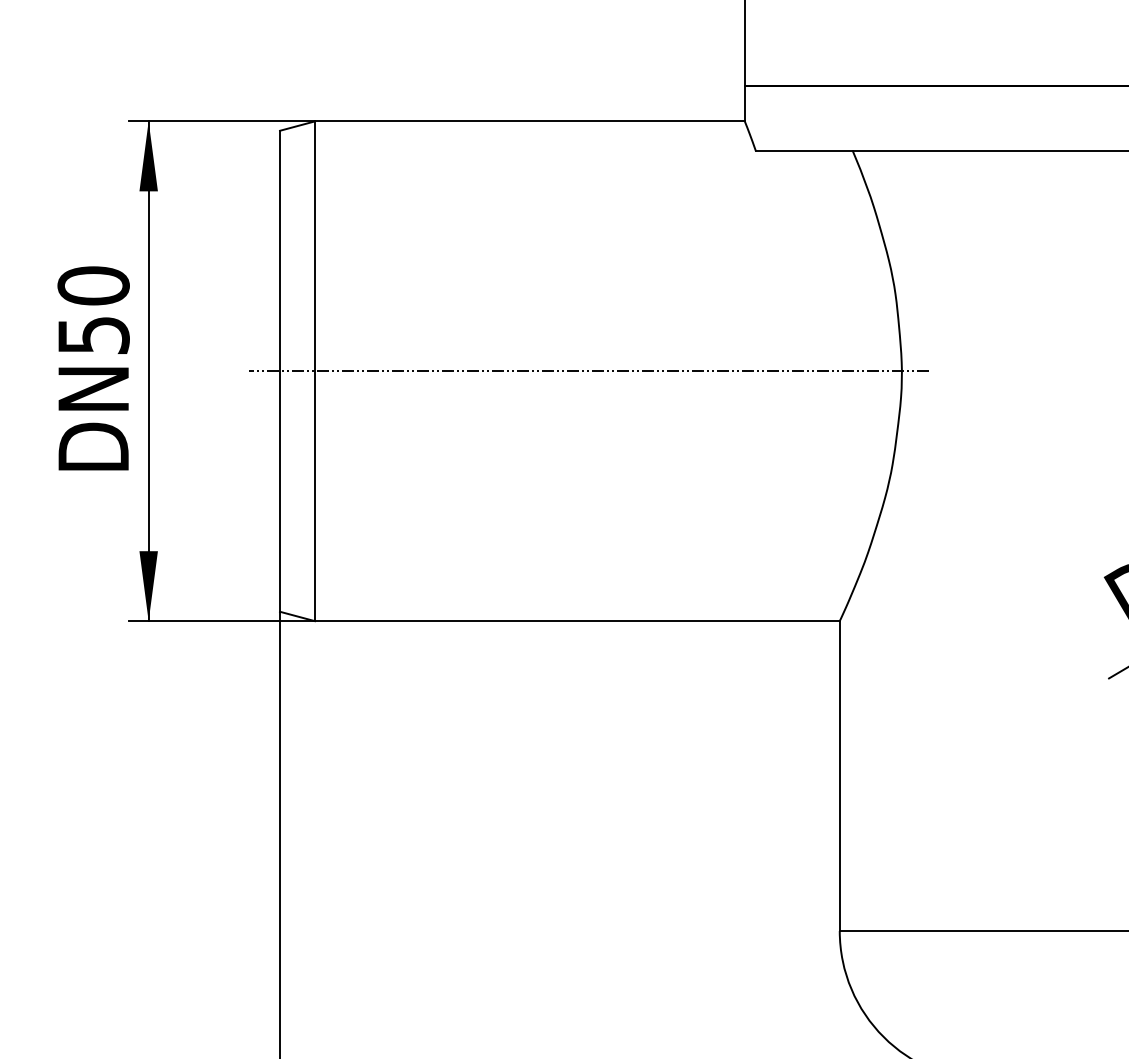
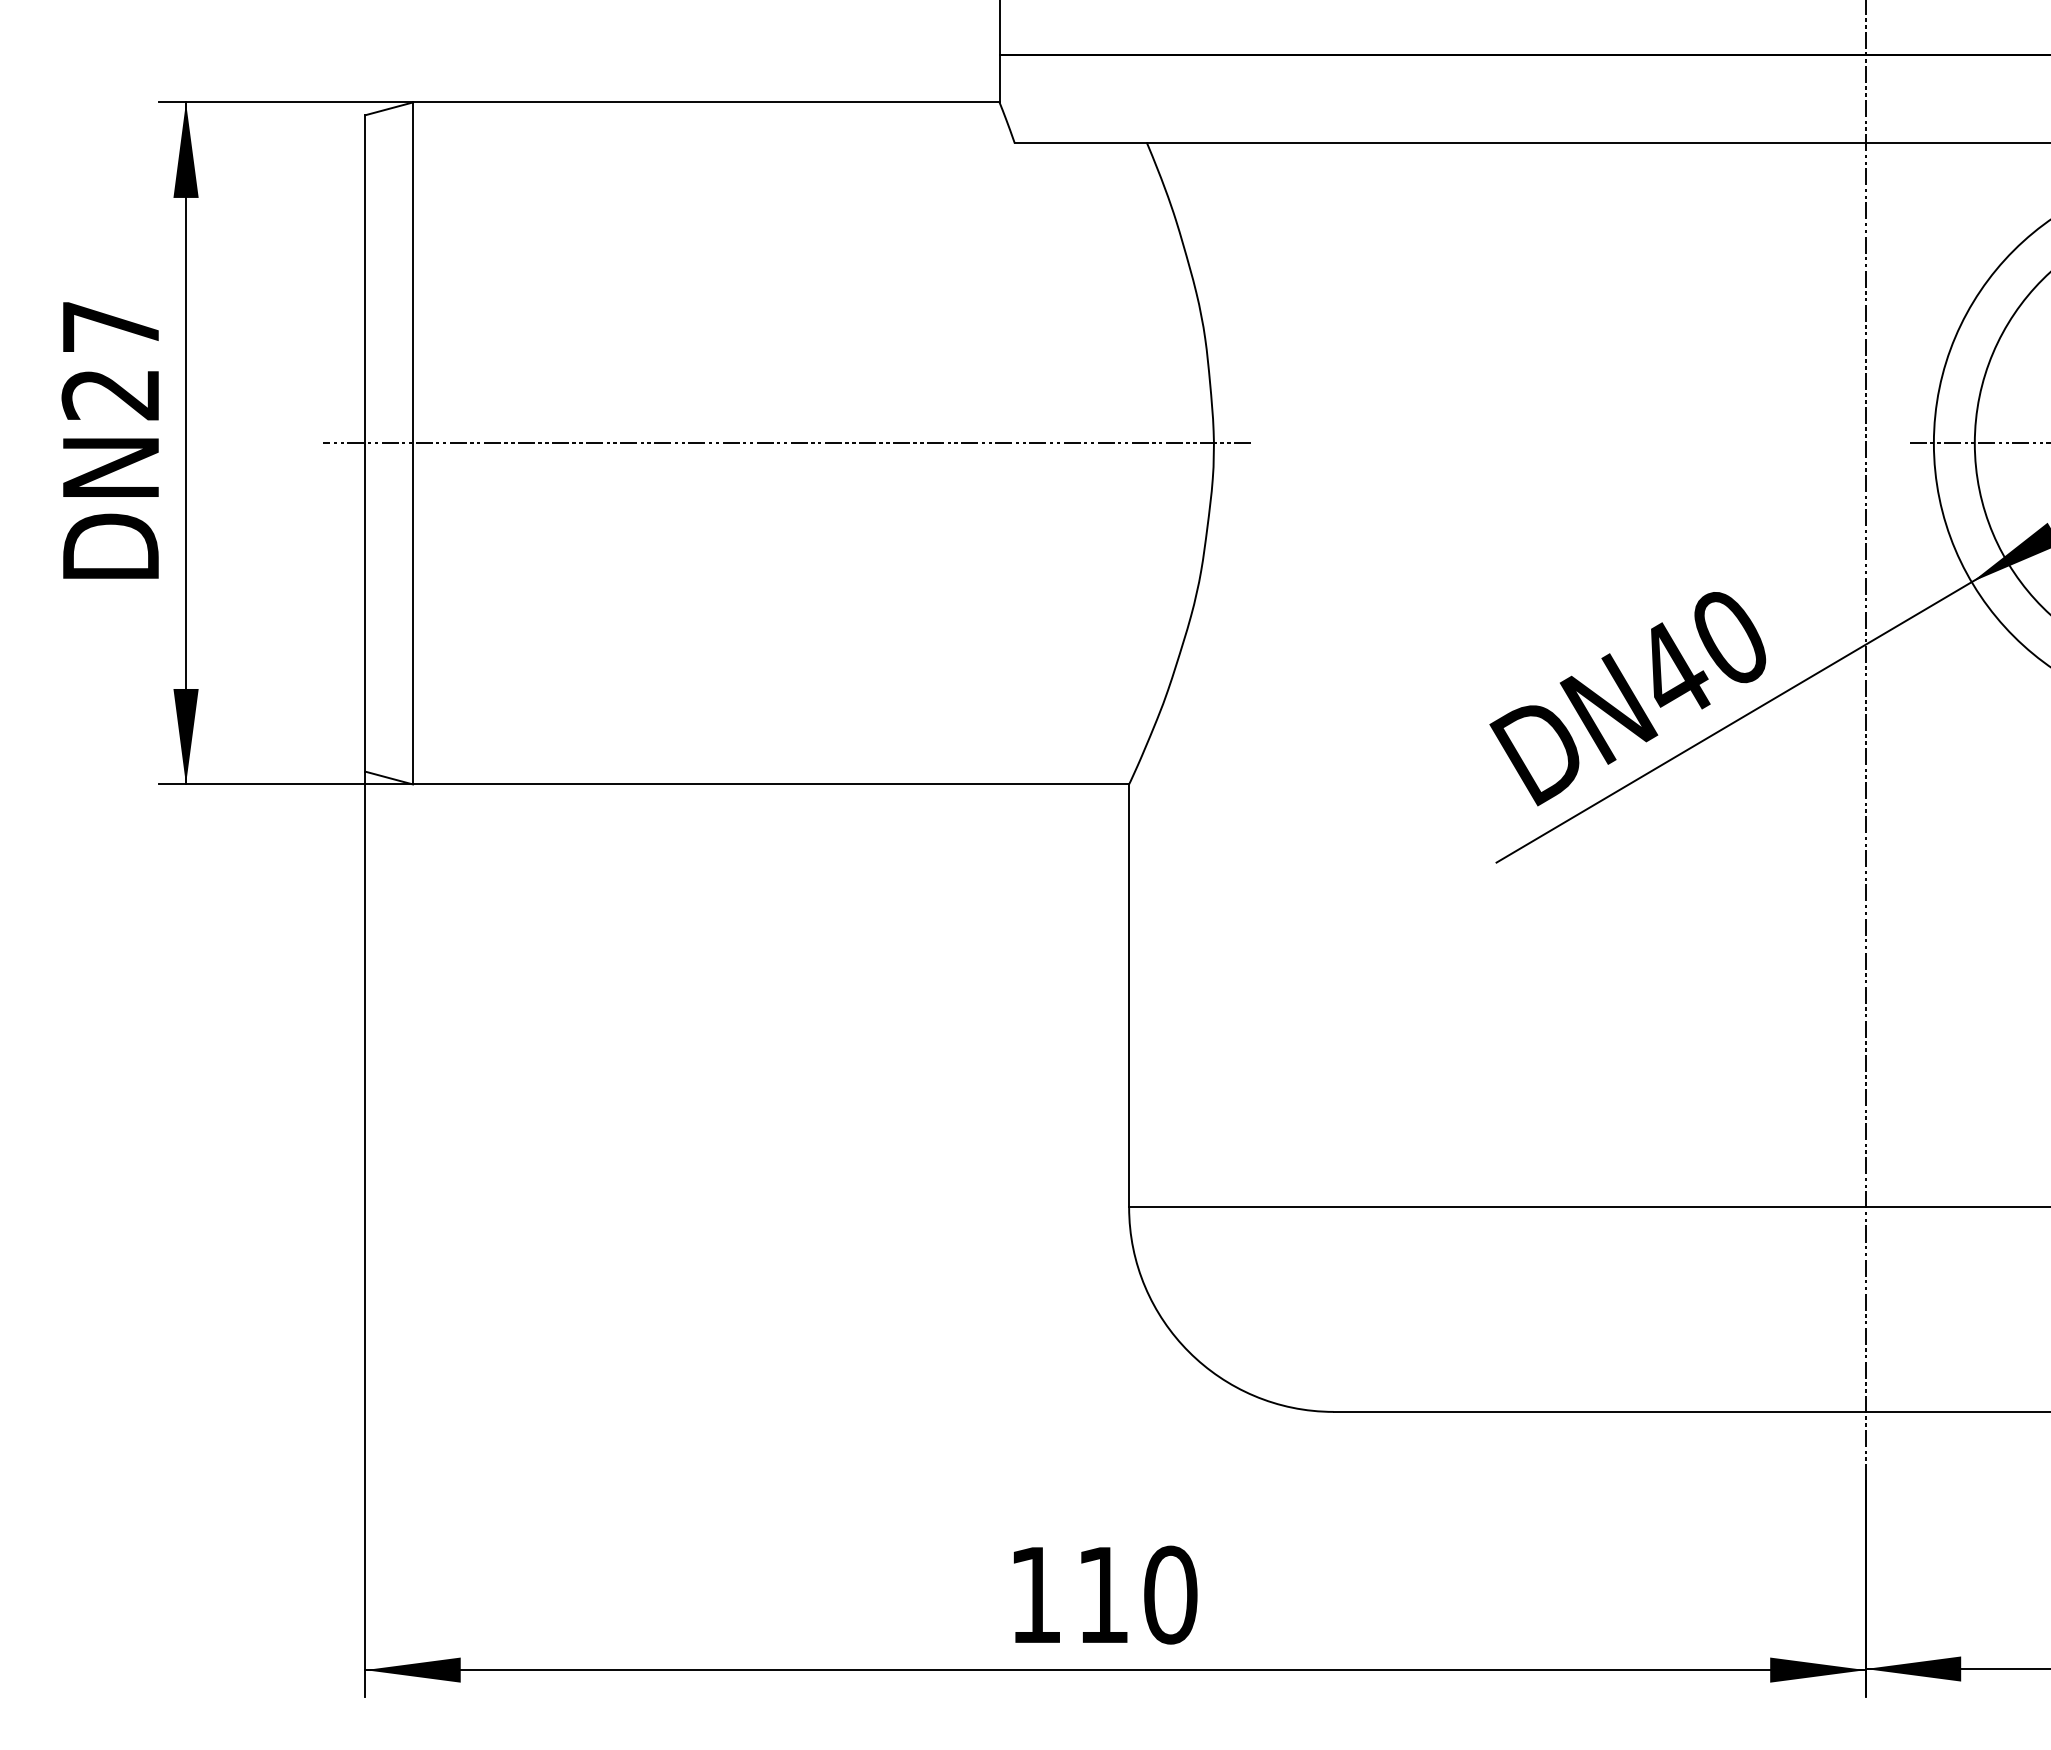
text: (93, 310) -> (110, 360), 50 -> 27

